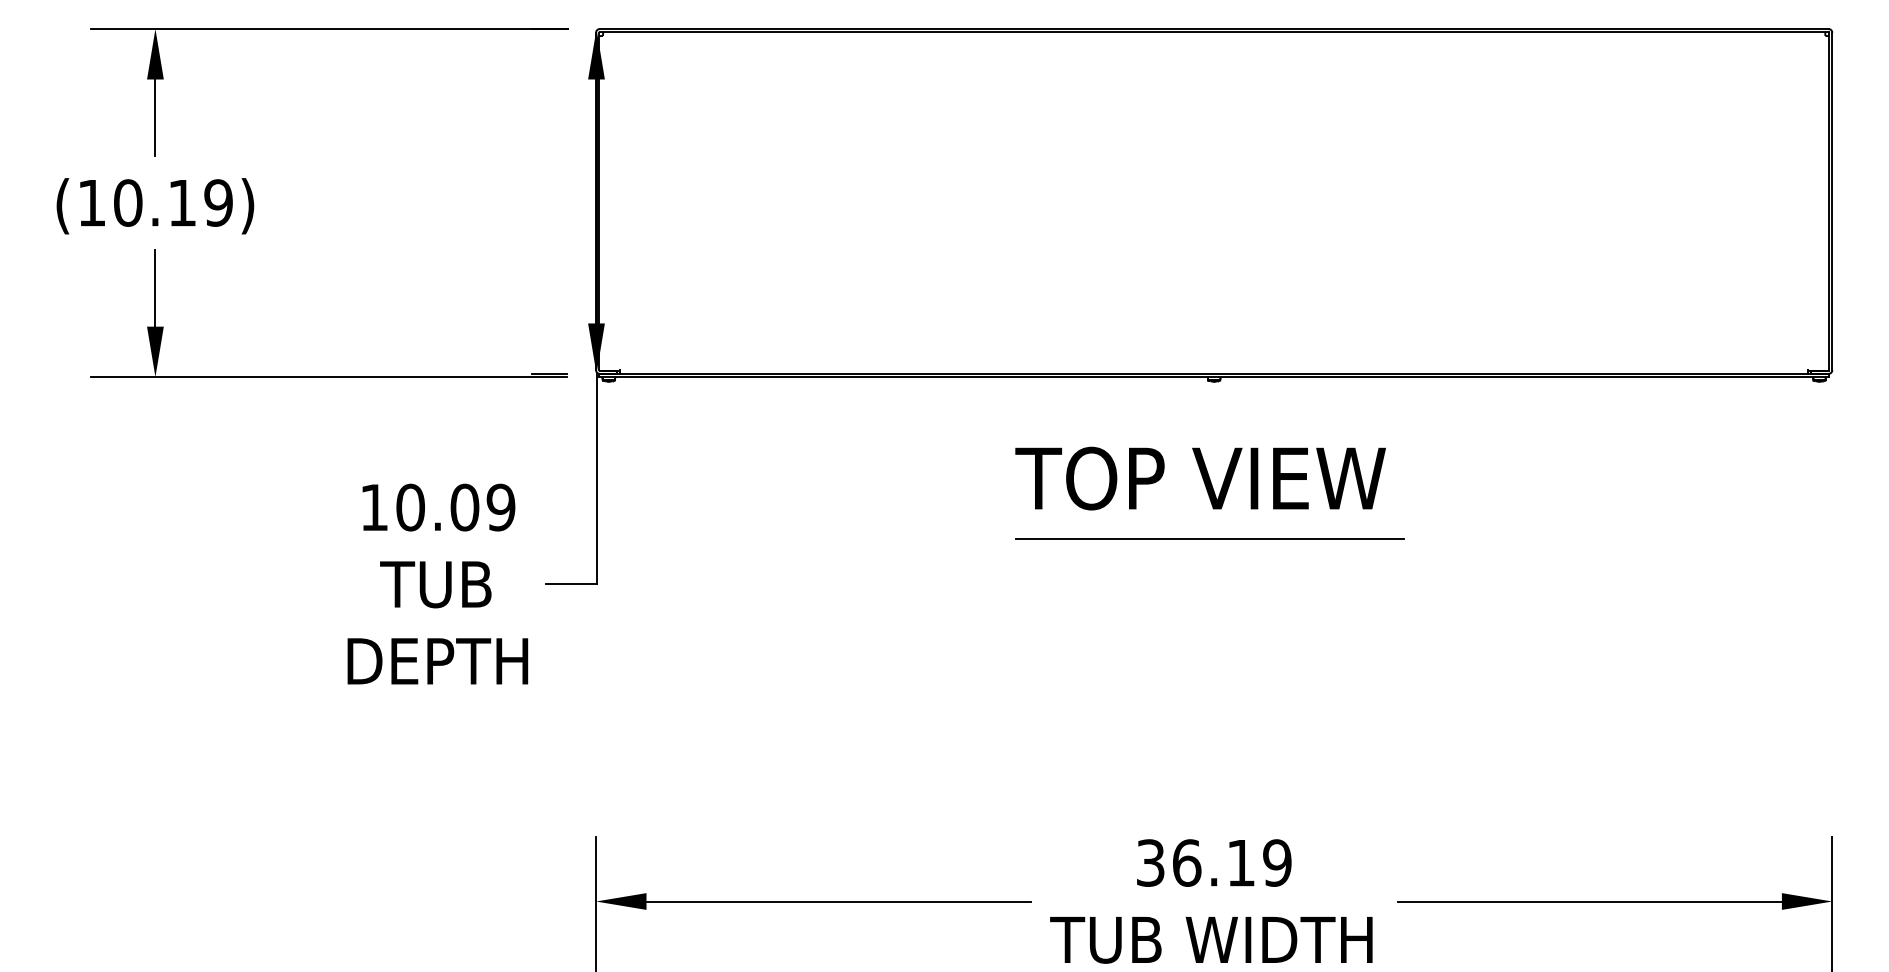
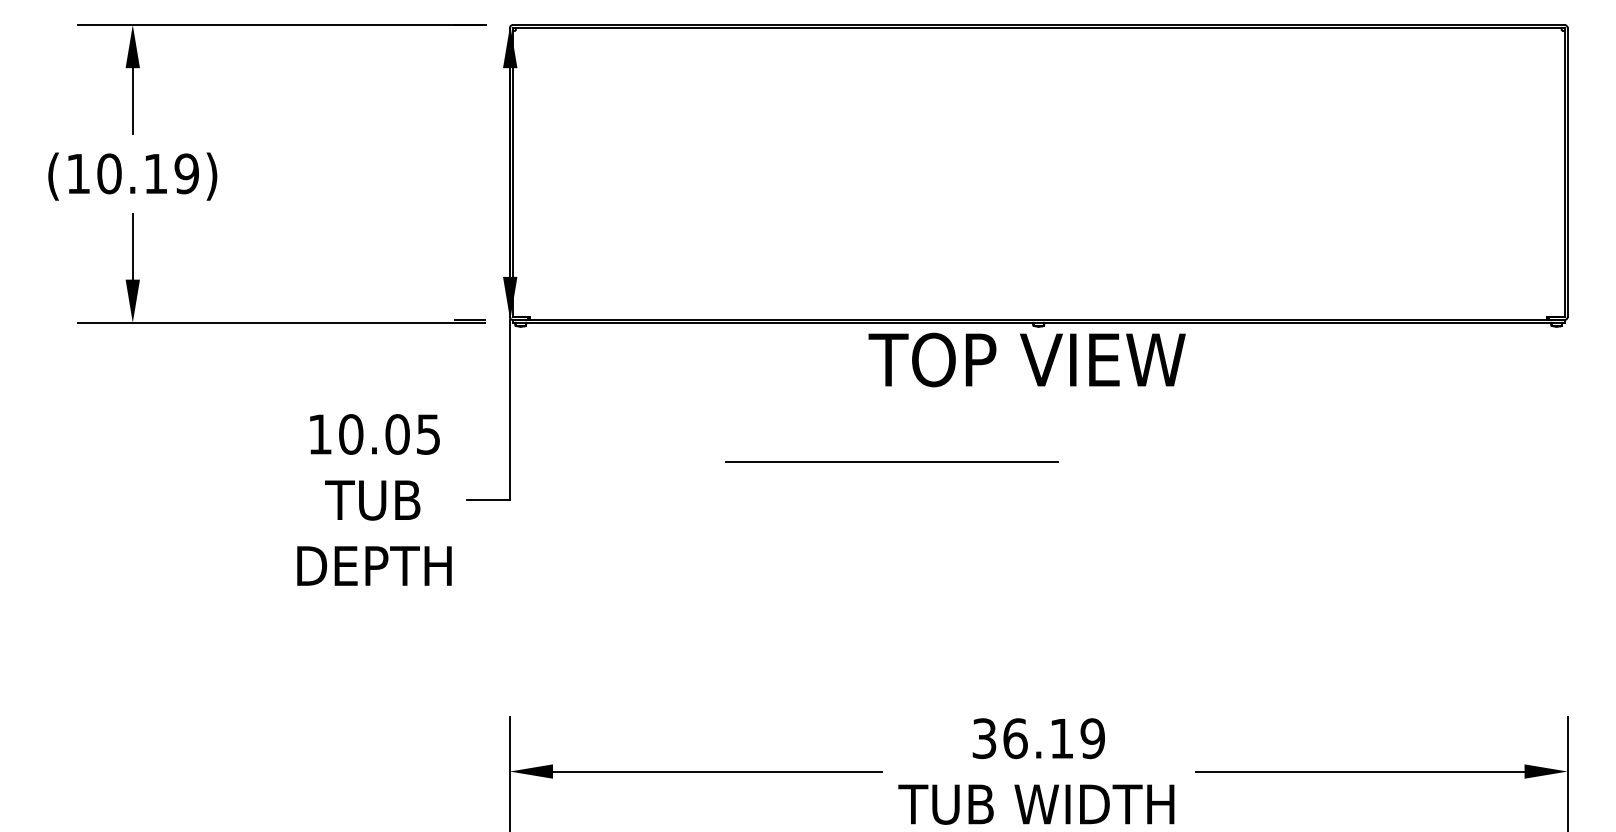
text: (1200, 478) -> (1027, 359), moved
text: (500, 507) -> (428, 434), 10.09 -> 10.05
line: (1209, 538) -> (891, 460), moved

